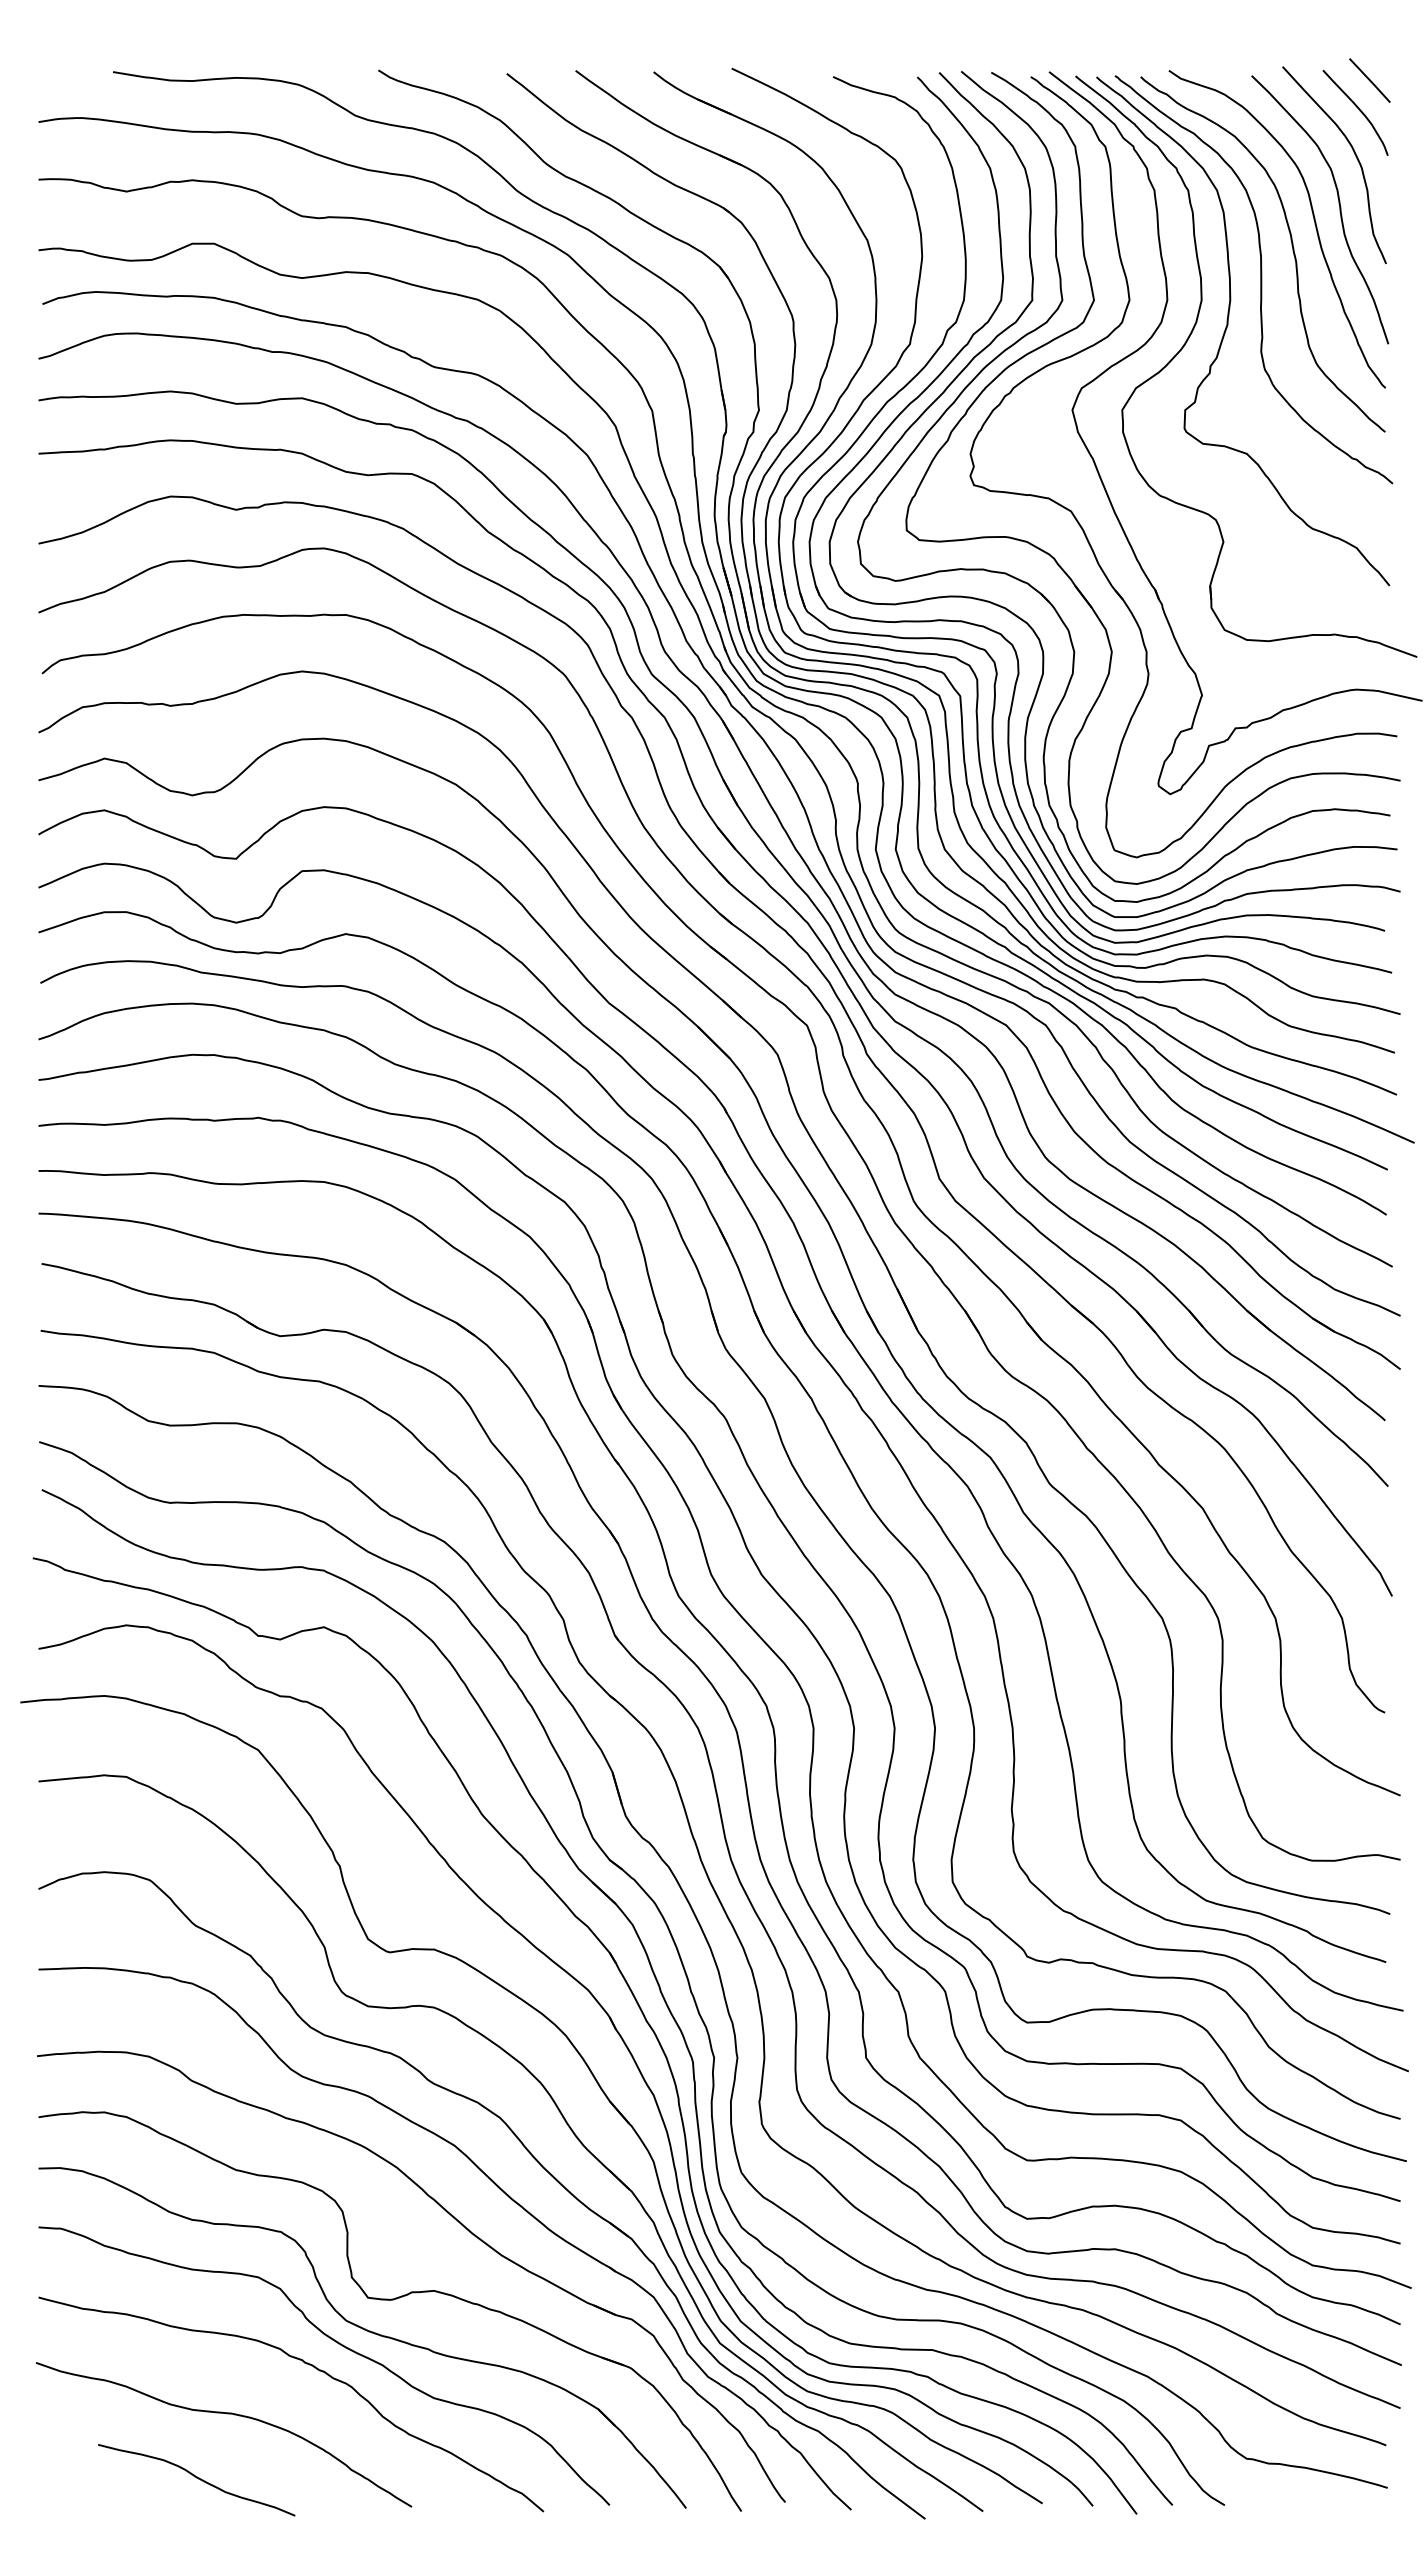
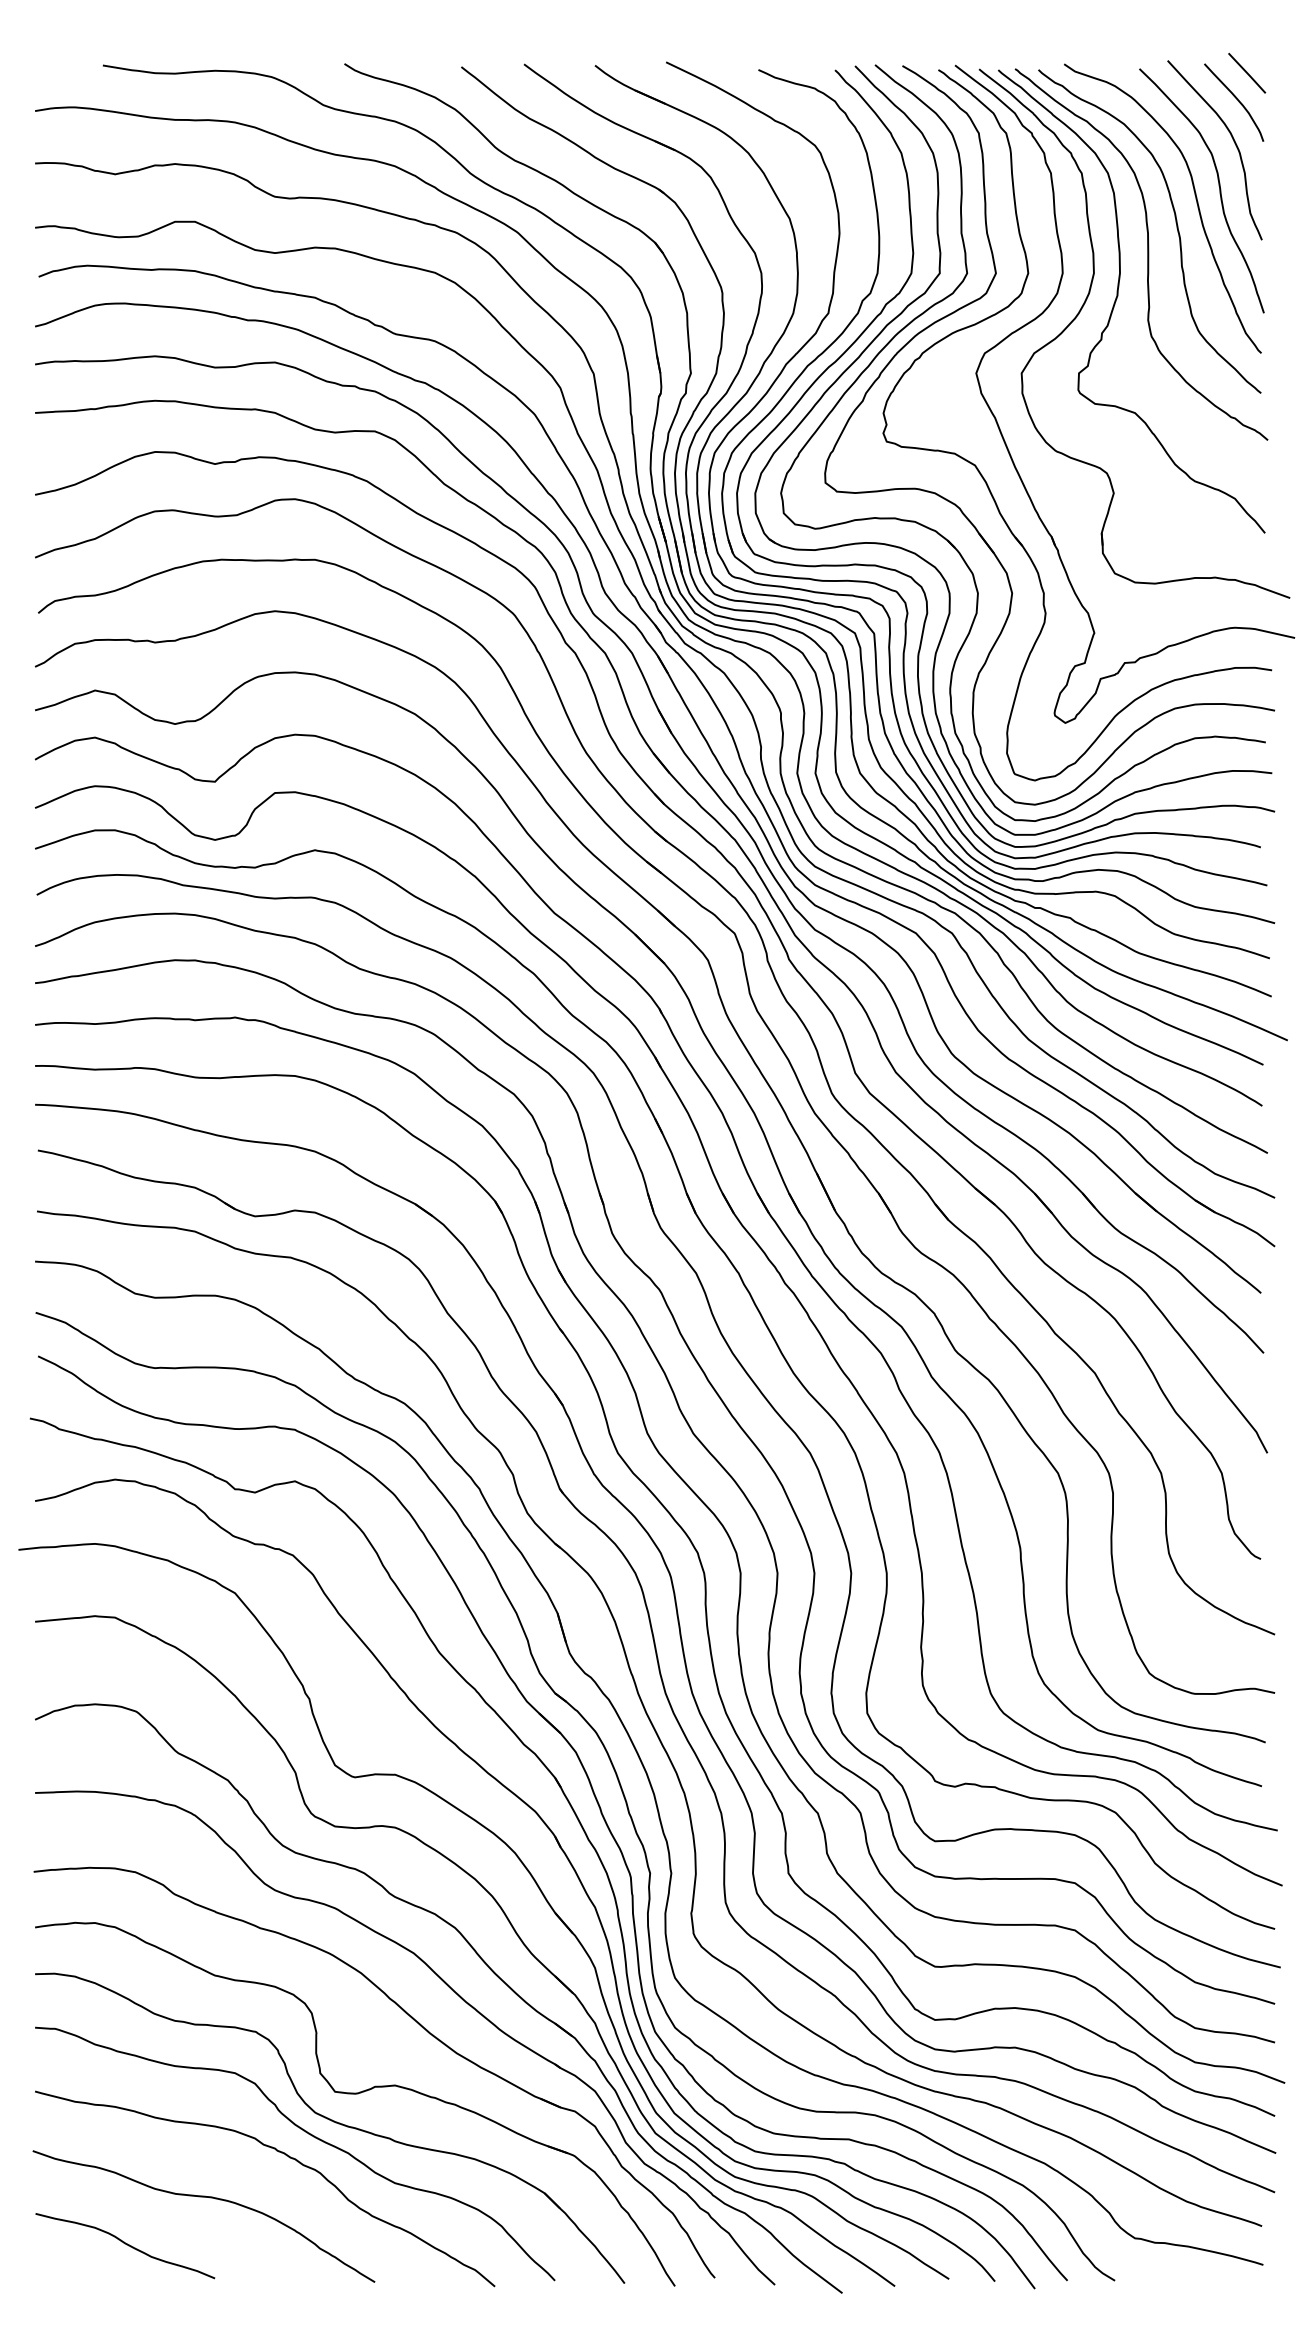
curve: (196, 2478) -> (125, 2244), moved

